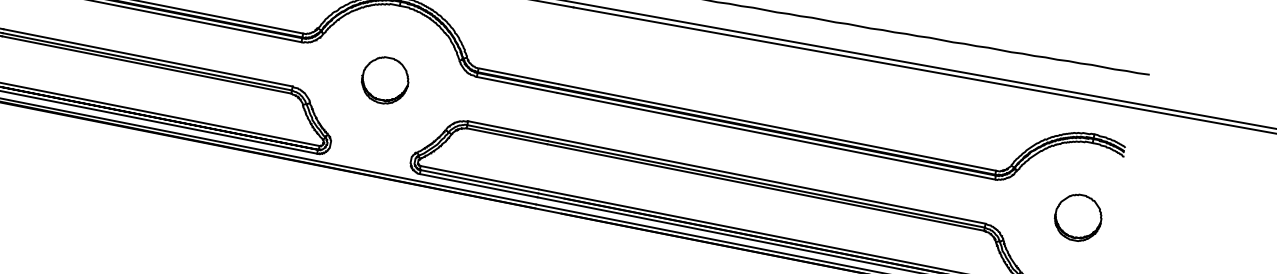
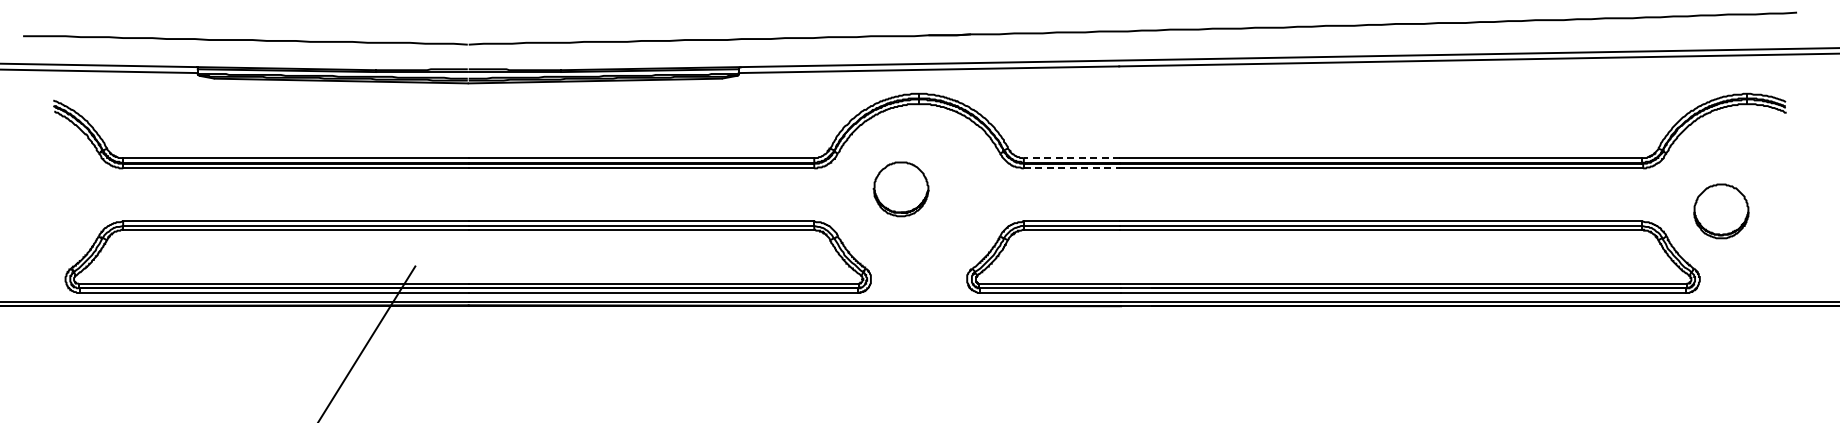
line: (519, 76) -> (1072, 158), solid -> dashed
part: (384, 80) -> (900, 189), moved
line: (517, 85) -> (1072, 168), solid -> dashed
part: (1078, 217) -> (1721, 211), moved

